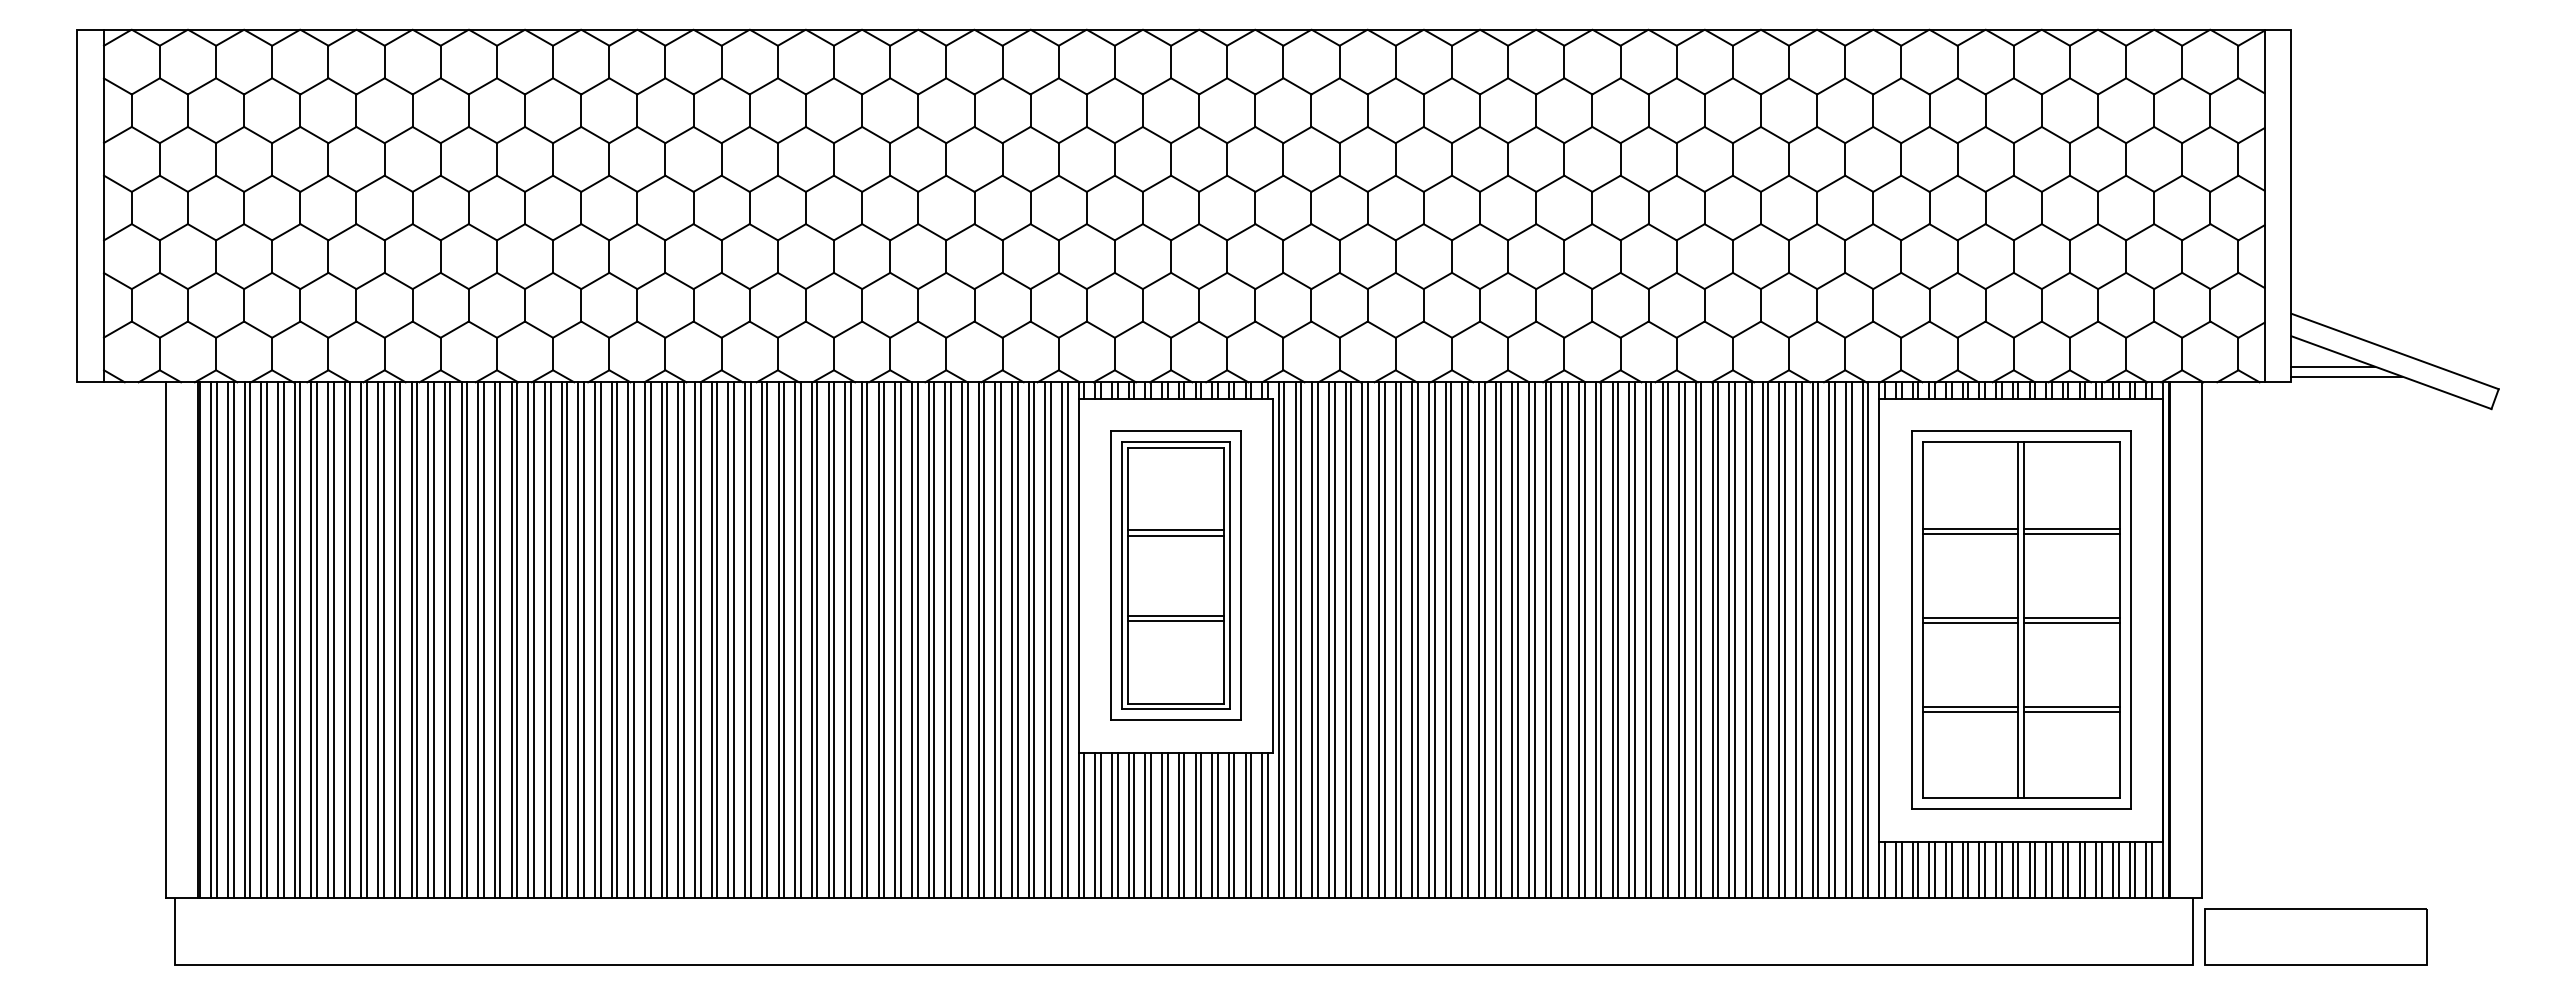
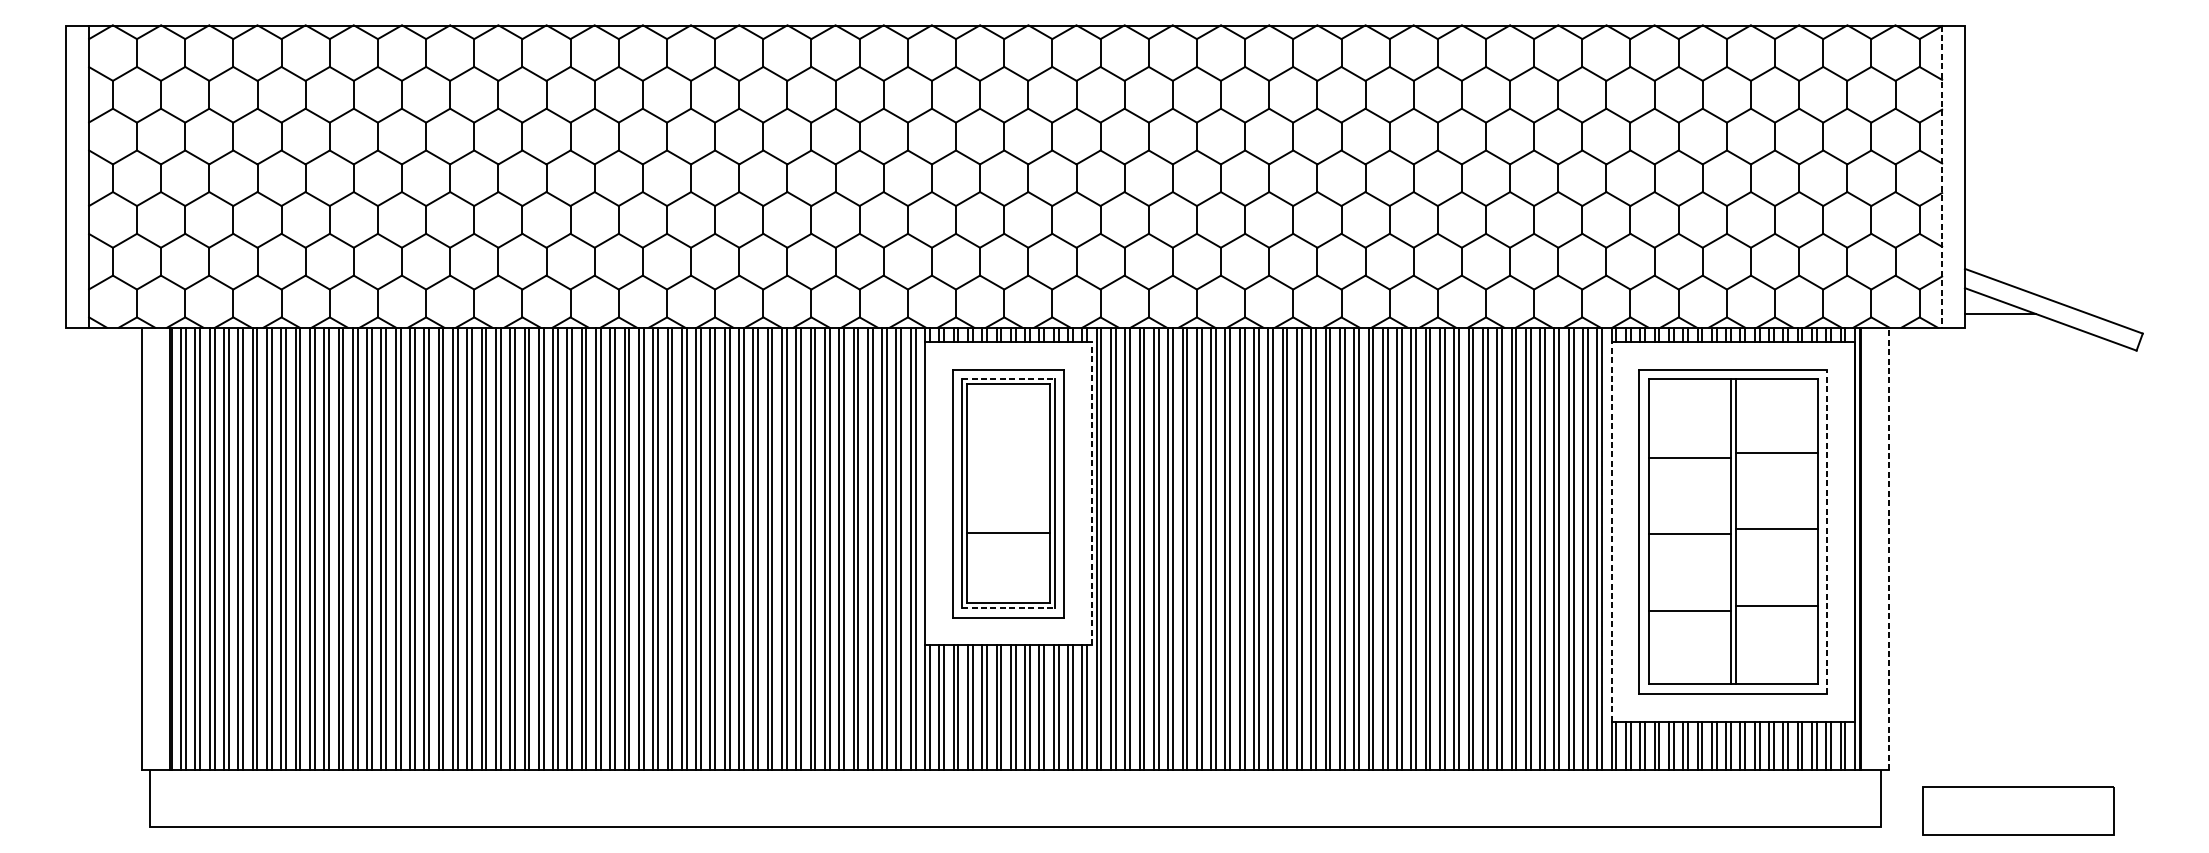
line: (2264, 206) -> (1941, 176), solid -> dashed
line: (2346, 376) -> (2012, 322), removed
line: (1175, 442) -> (1008, 379), solid -> dashed
line: (1970, 528) -> (1689, 453), removed
line: (1175, 530) -> (1008, 454), removed
line: (2071, 534) -> (1776, 458), removed
line: (1175, 536) -> (1008, 459), removed
line: (1273, 575) -> (1092, 493), solid -> dashed
line: (1175, 615) -> (1008, 527), removed
line: (1970, 617) -> (1689, 529), removed
line: (1879, 619) -> (1611, 531), solid -> dashed
line: (2130, 619) -> (1827, 531), solid -> dashed
line: (2071, 623) -> (1776, 534), removed
line: (2202, 640) -> (1888, 549), solid -> dashed
line: (1970, 706) -> (1689, 605), removed
line: (1175, 709) -> (1008, 608), solid -> dashed
line: (2071, 712) -> (1776, 610), removed
part: (2315, 936) -> (2018, 810), moved

